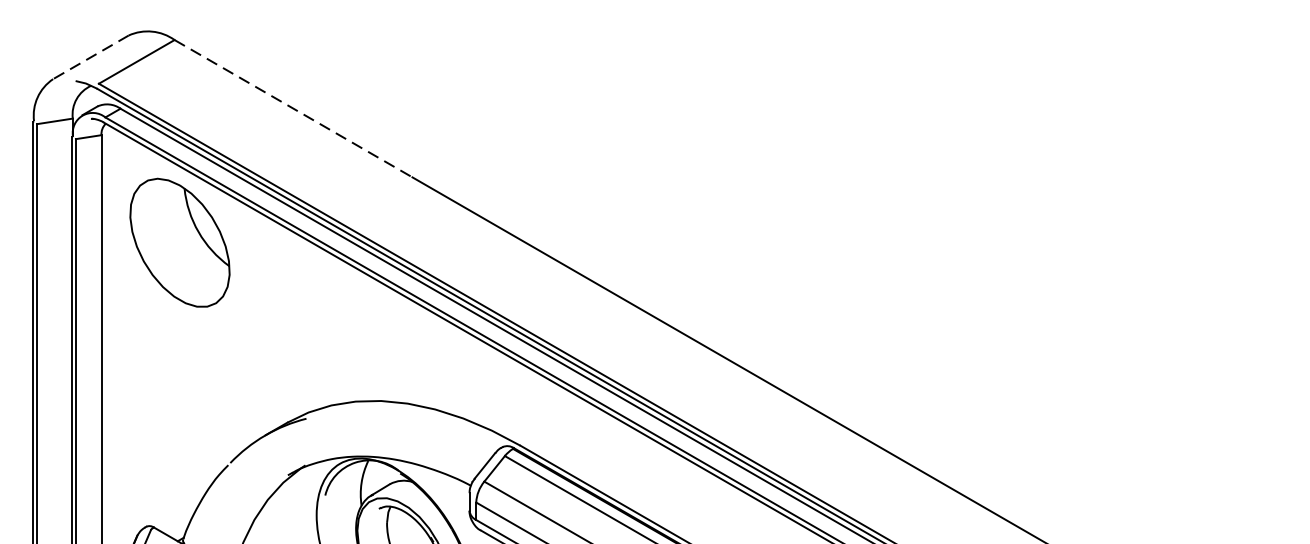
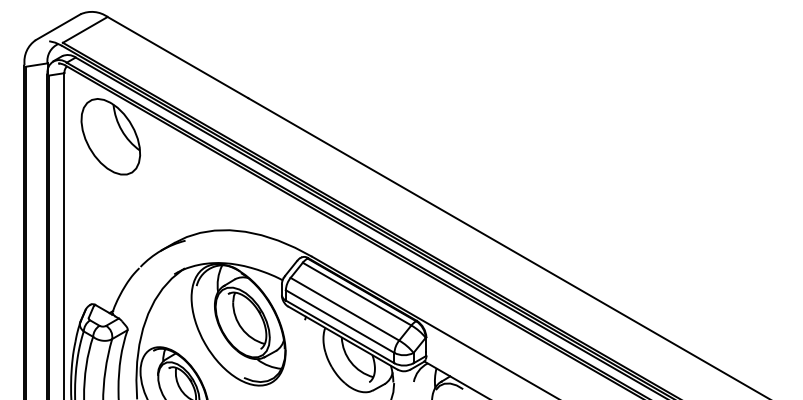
line: (91, 57) -> (58, 27), dashed -> solid
line: (294, 108) -> (178, 57), dashed -> solid

